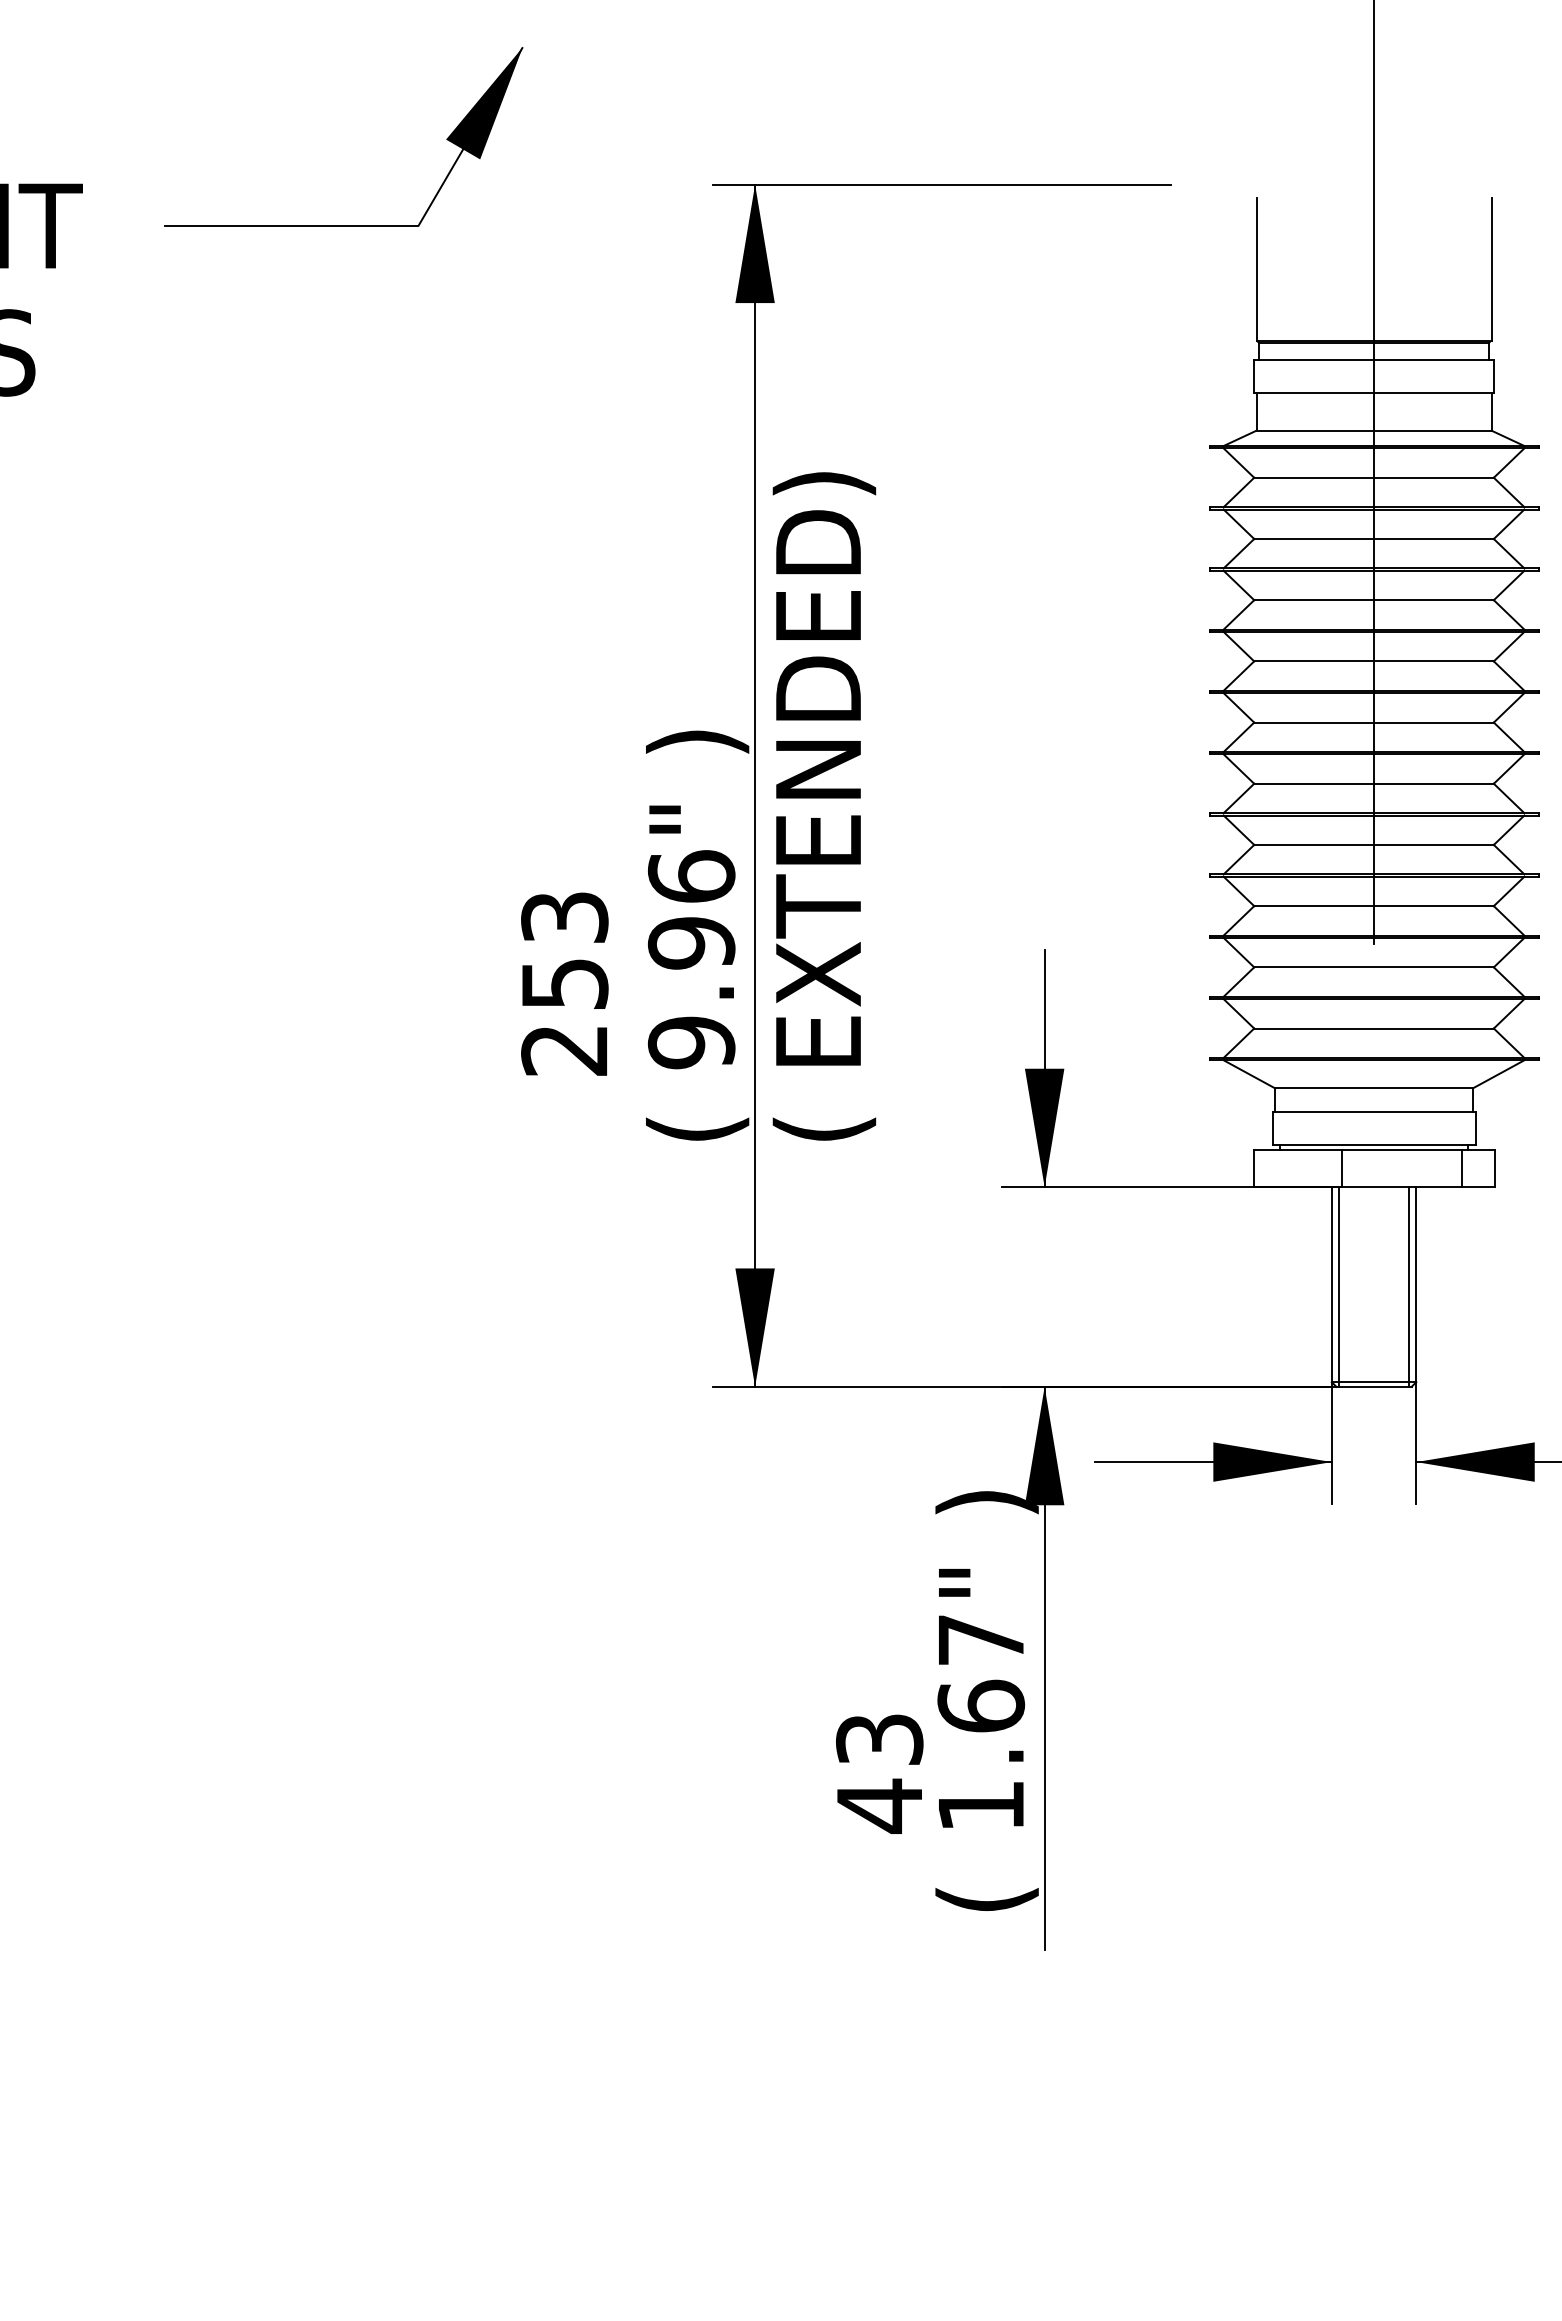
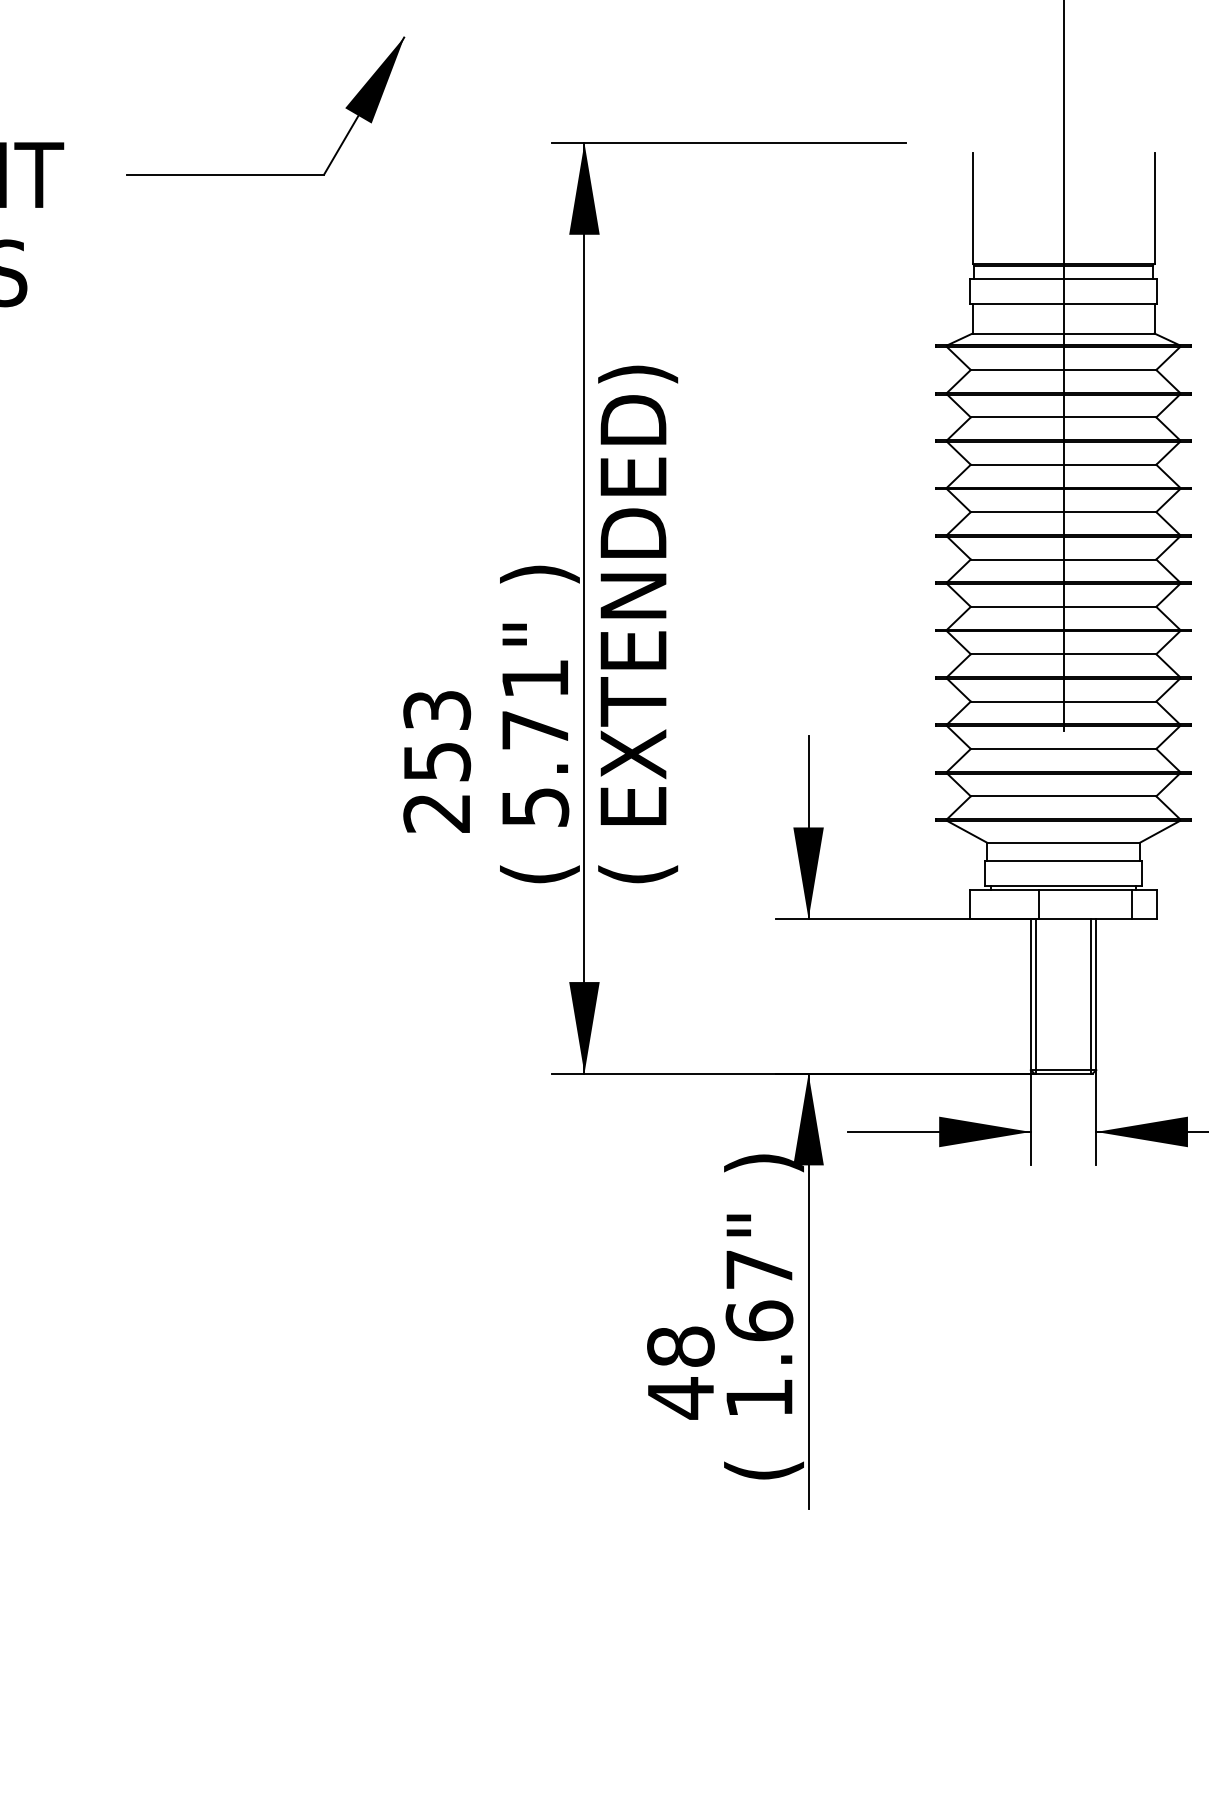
text: (691, 959) -> (535, 742), 9.96" -> 5.71"
text: (879, 1739) -> (680, 1346), 43 -> 48

